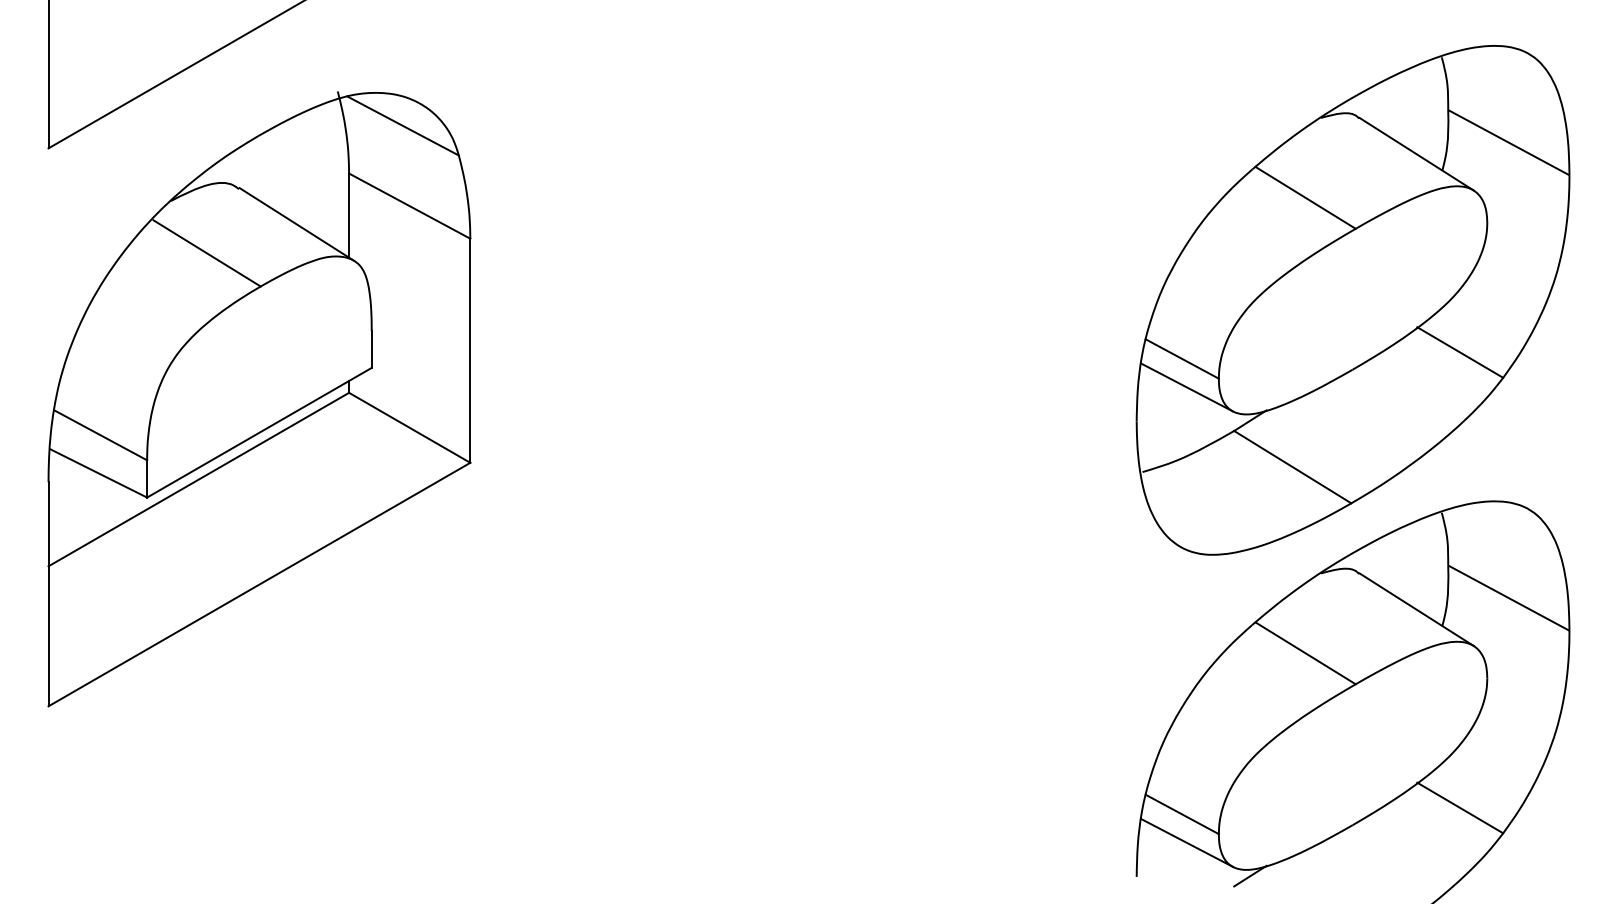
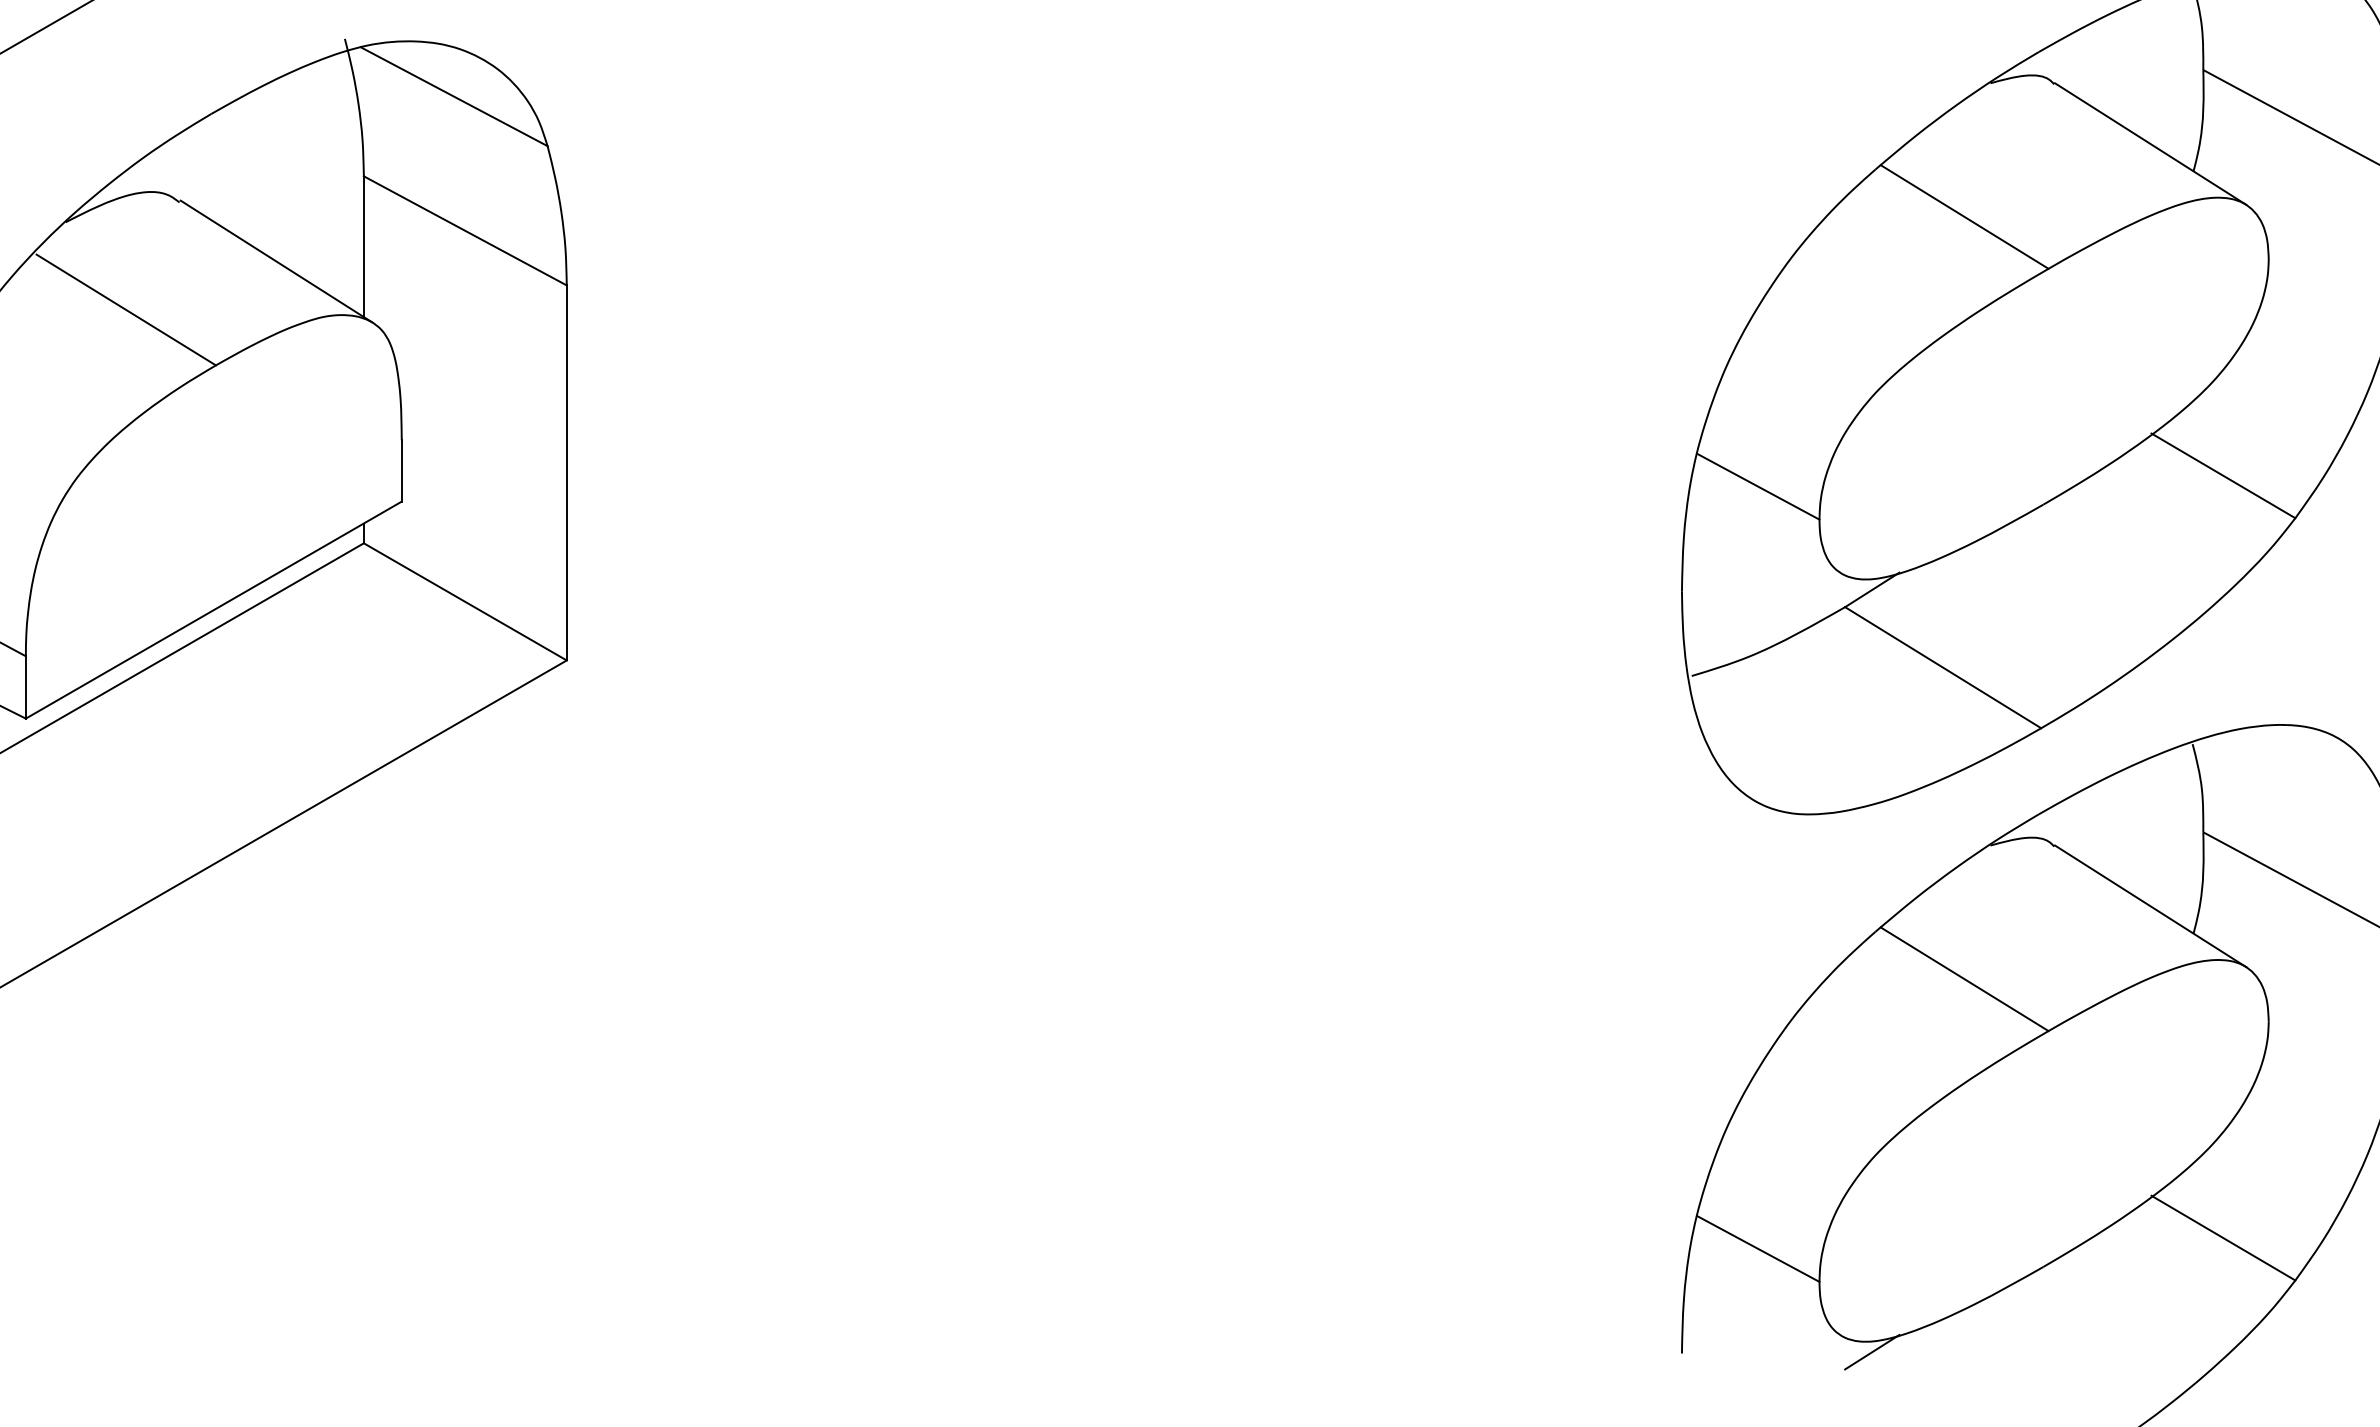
line: (1187, 387) -> (1767, 534), removed
line: (1187, 842) -> (1767, 1295), removed

